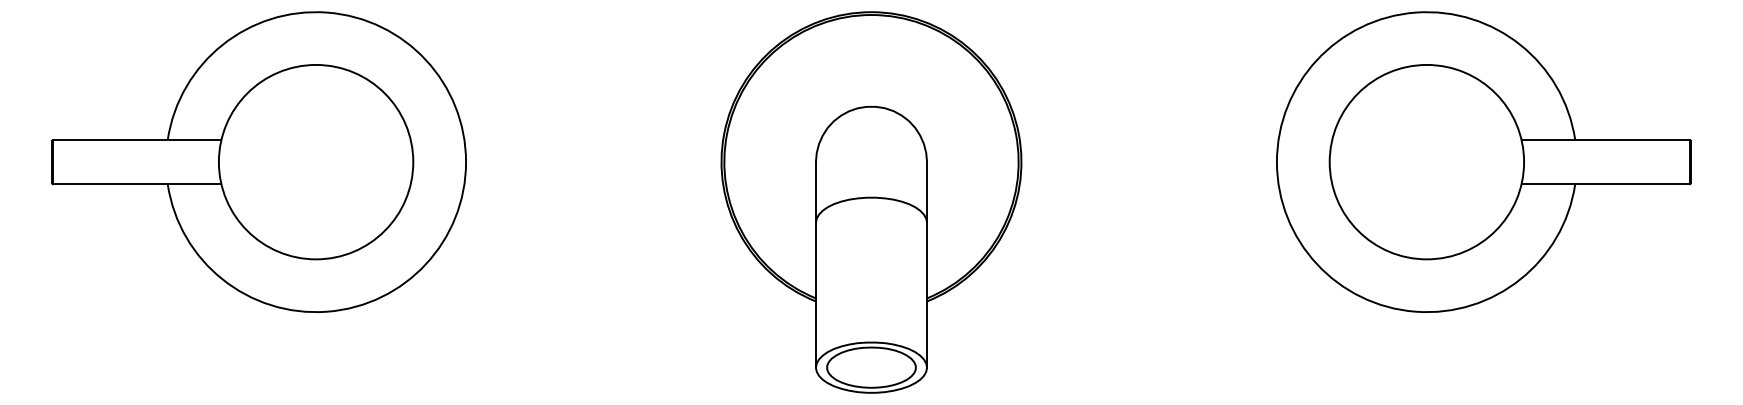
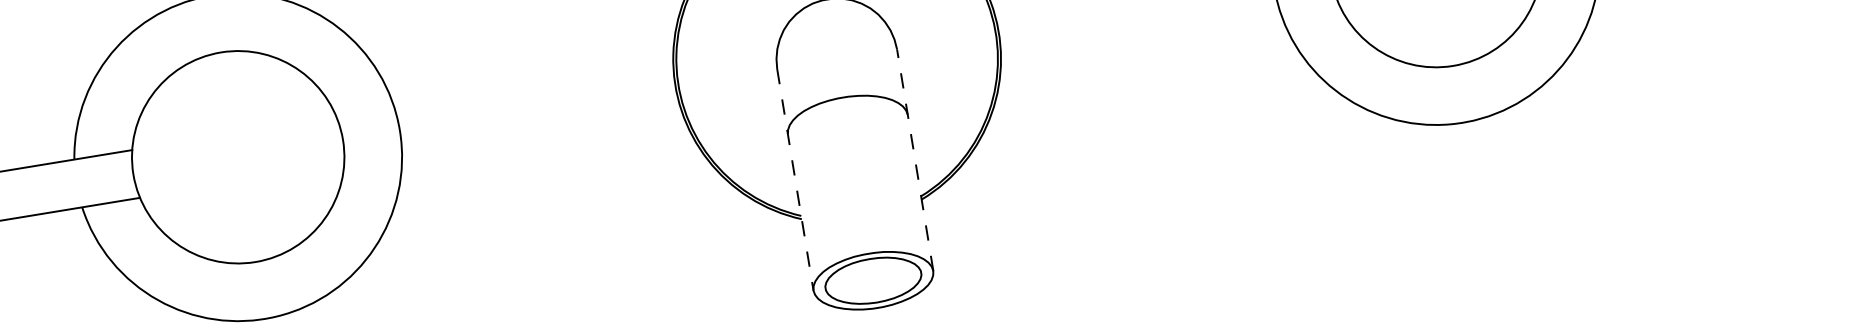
line: (815, 264) -> (794, 179), solid -> dashed
line: (927, 264) -> (915, 159), solid -> dashed

